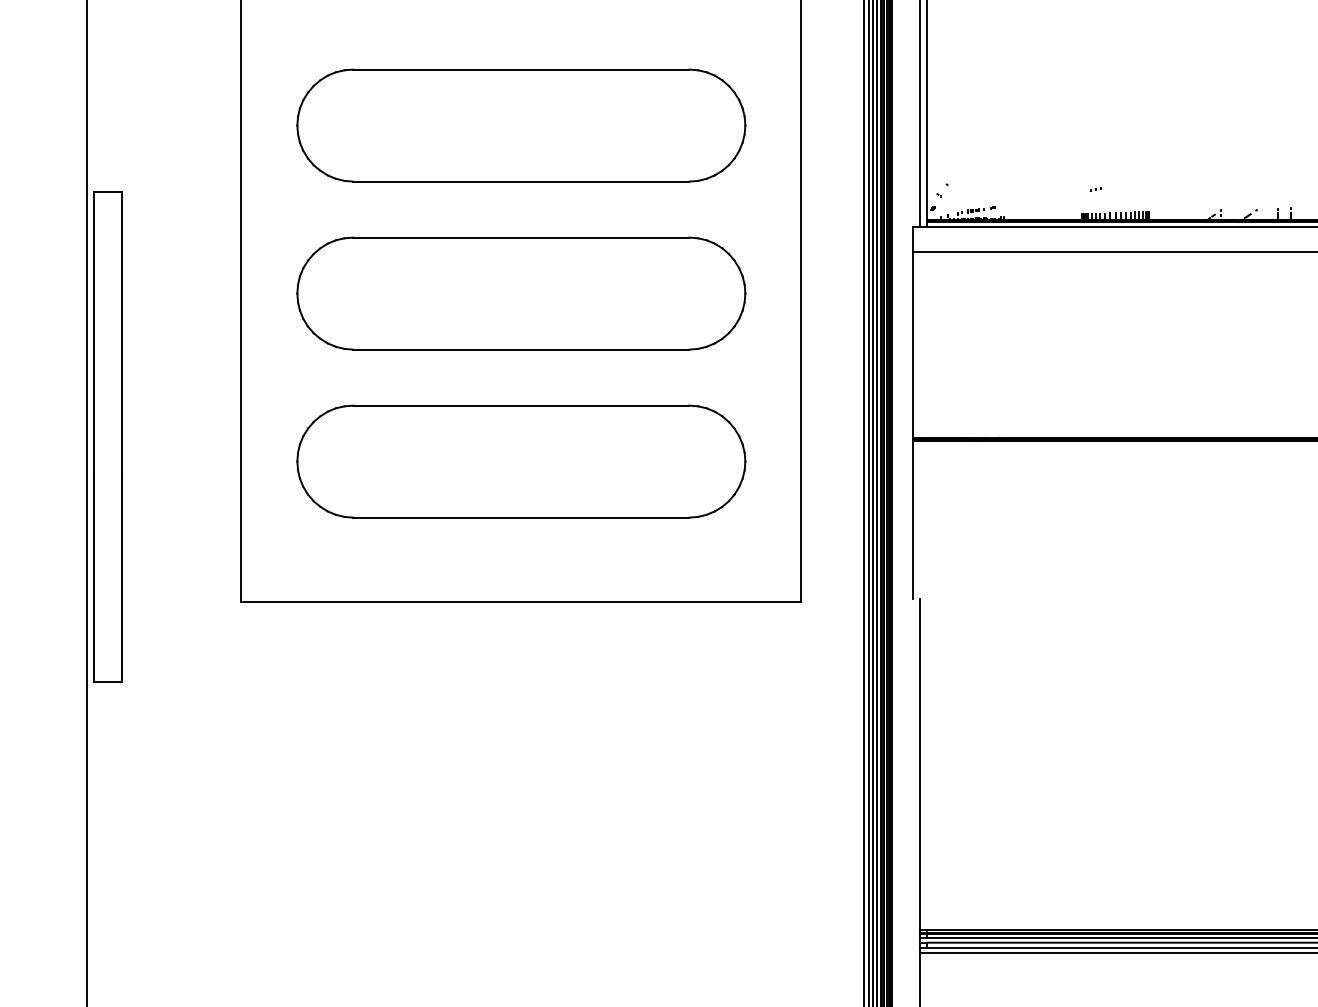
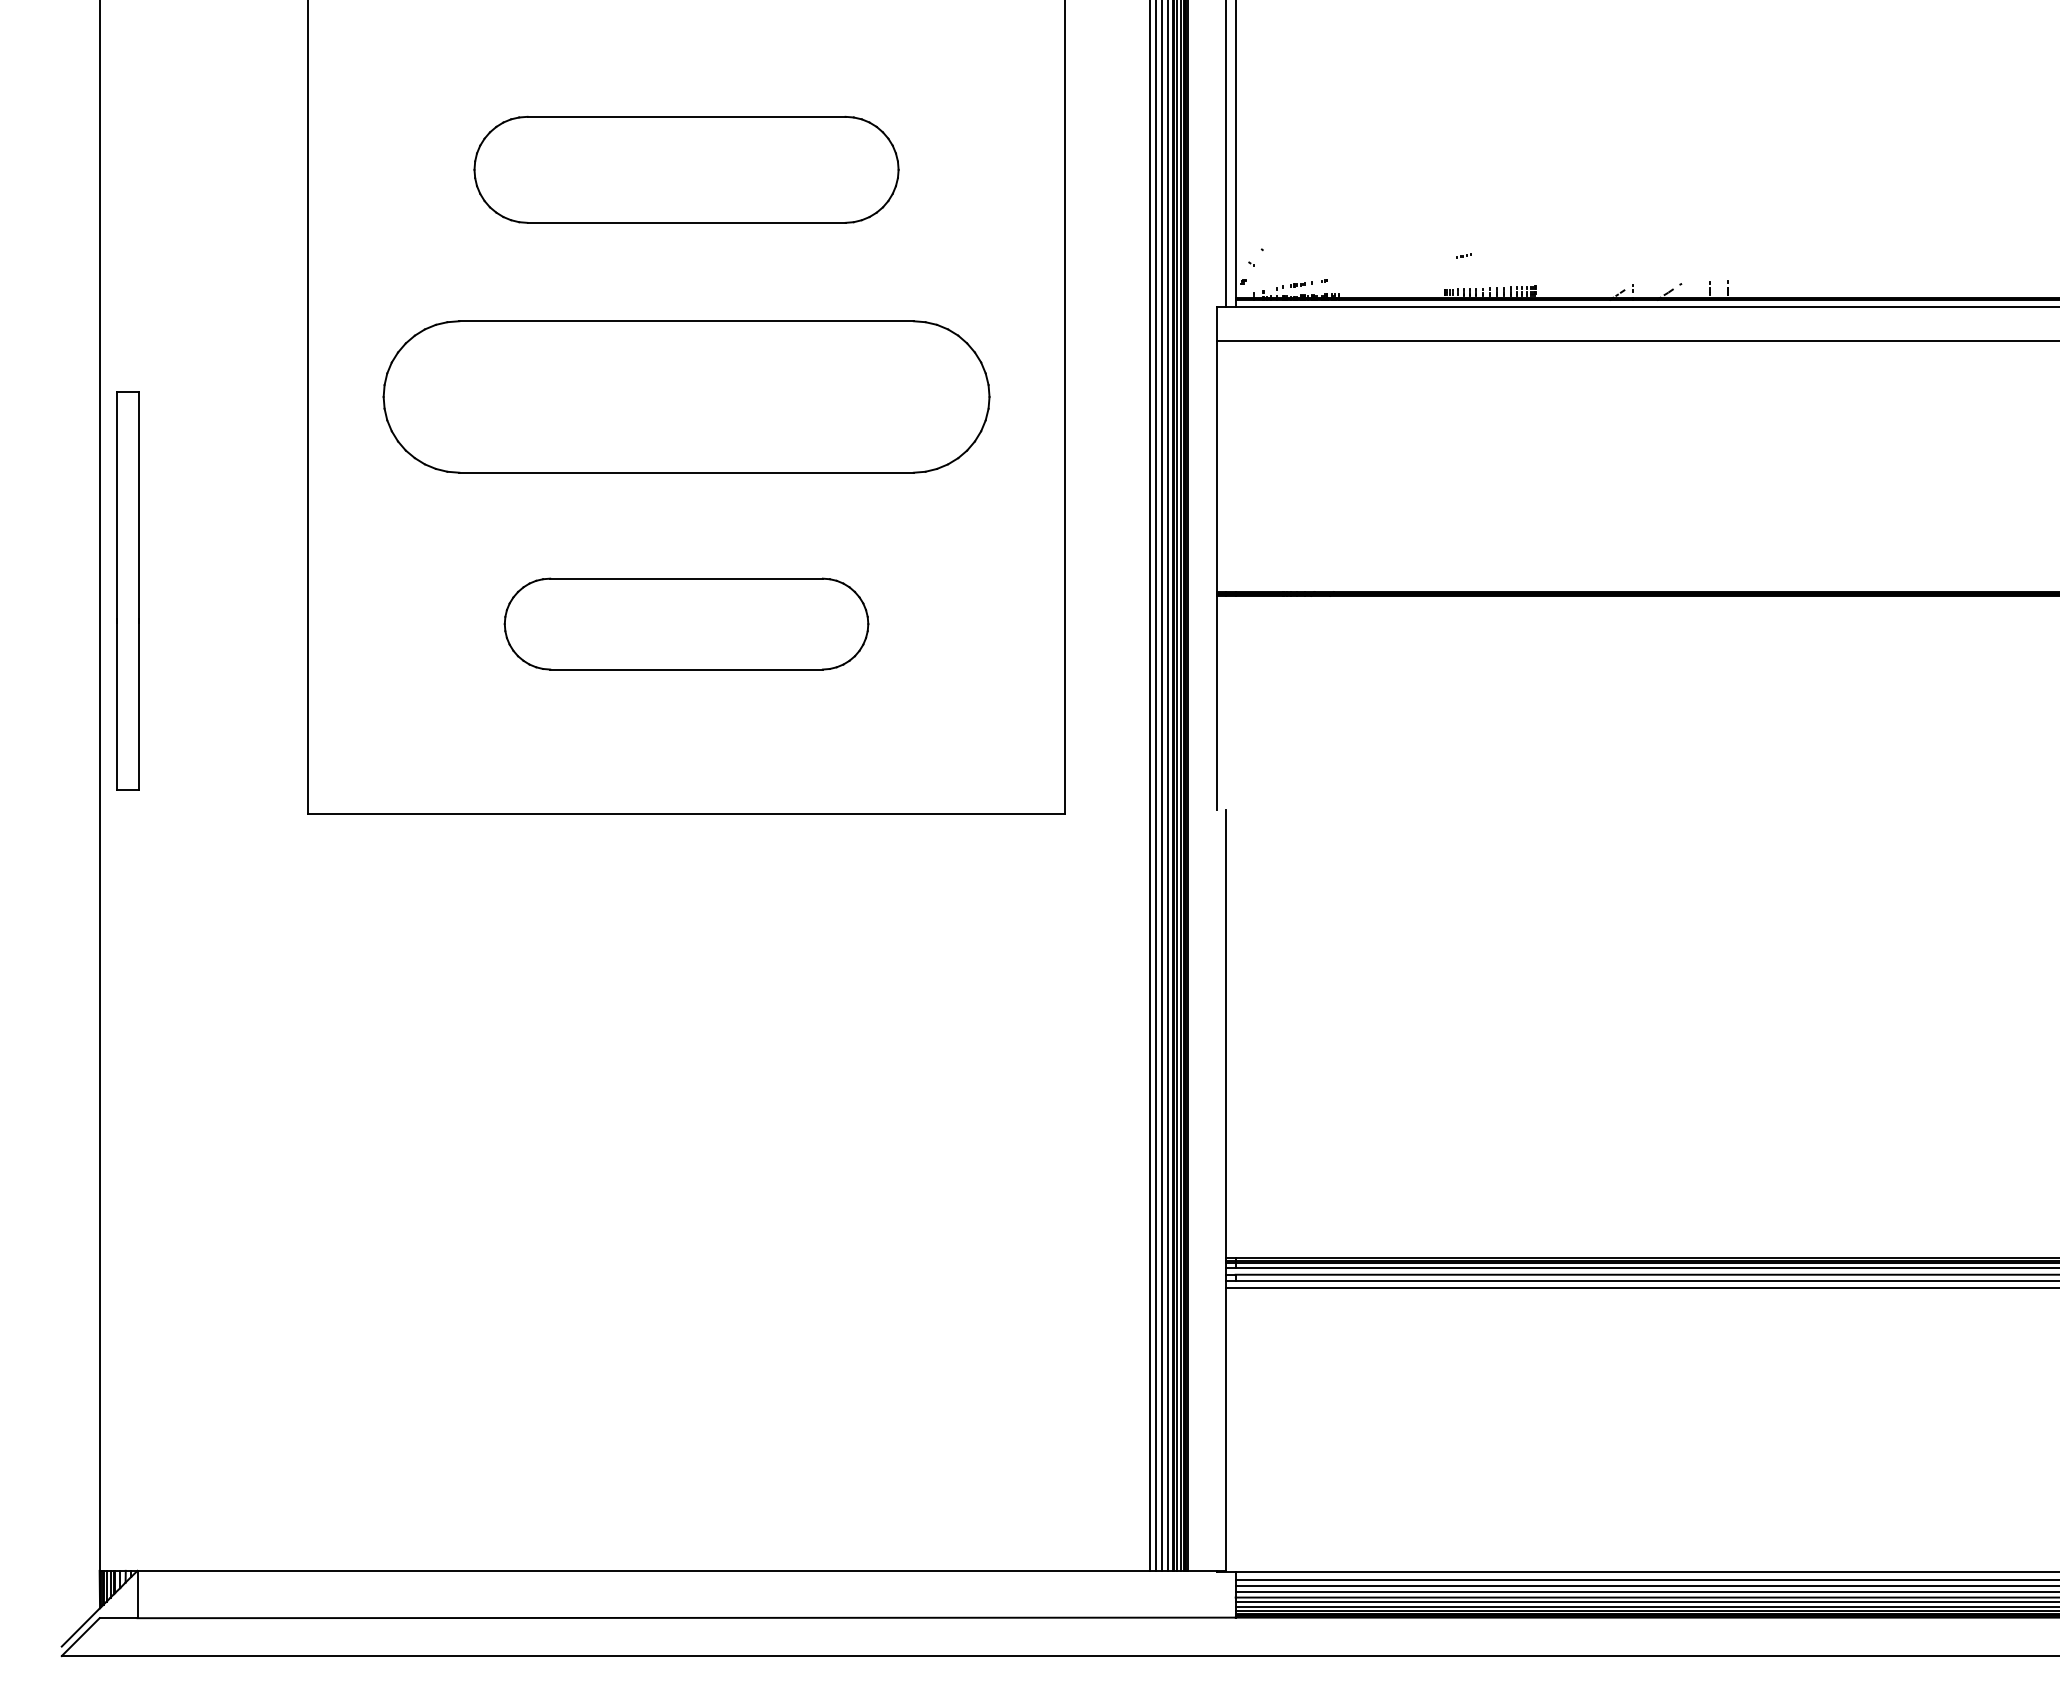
part: (521, 125) -> (686, 169), size x0.7
part: (107, 436) -> (127, 590), size x0.6
part: (521, 461) -> (686, 623), size x0.6

